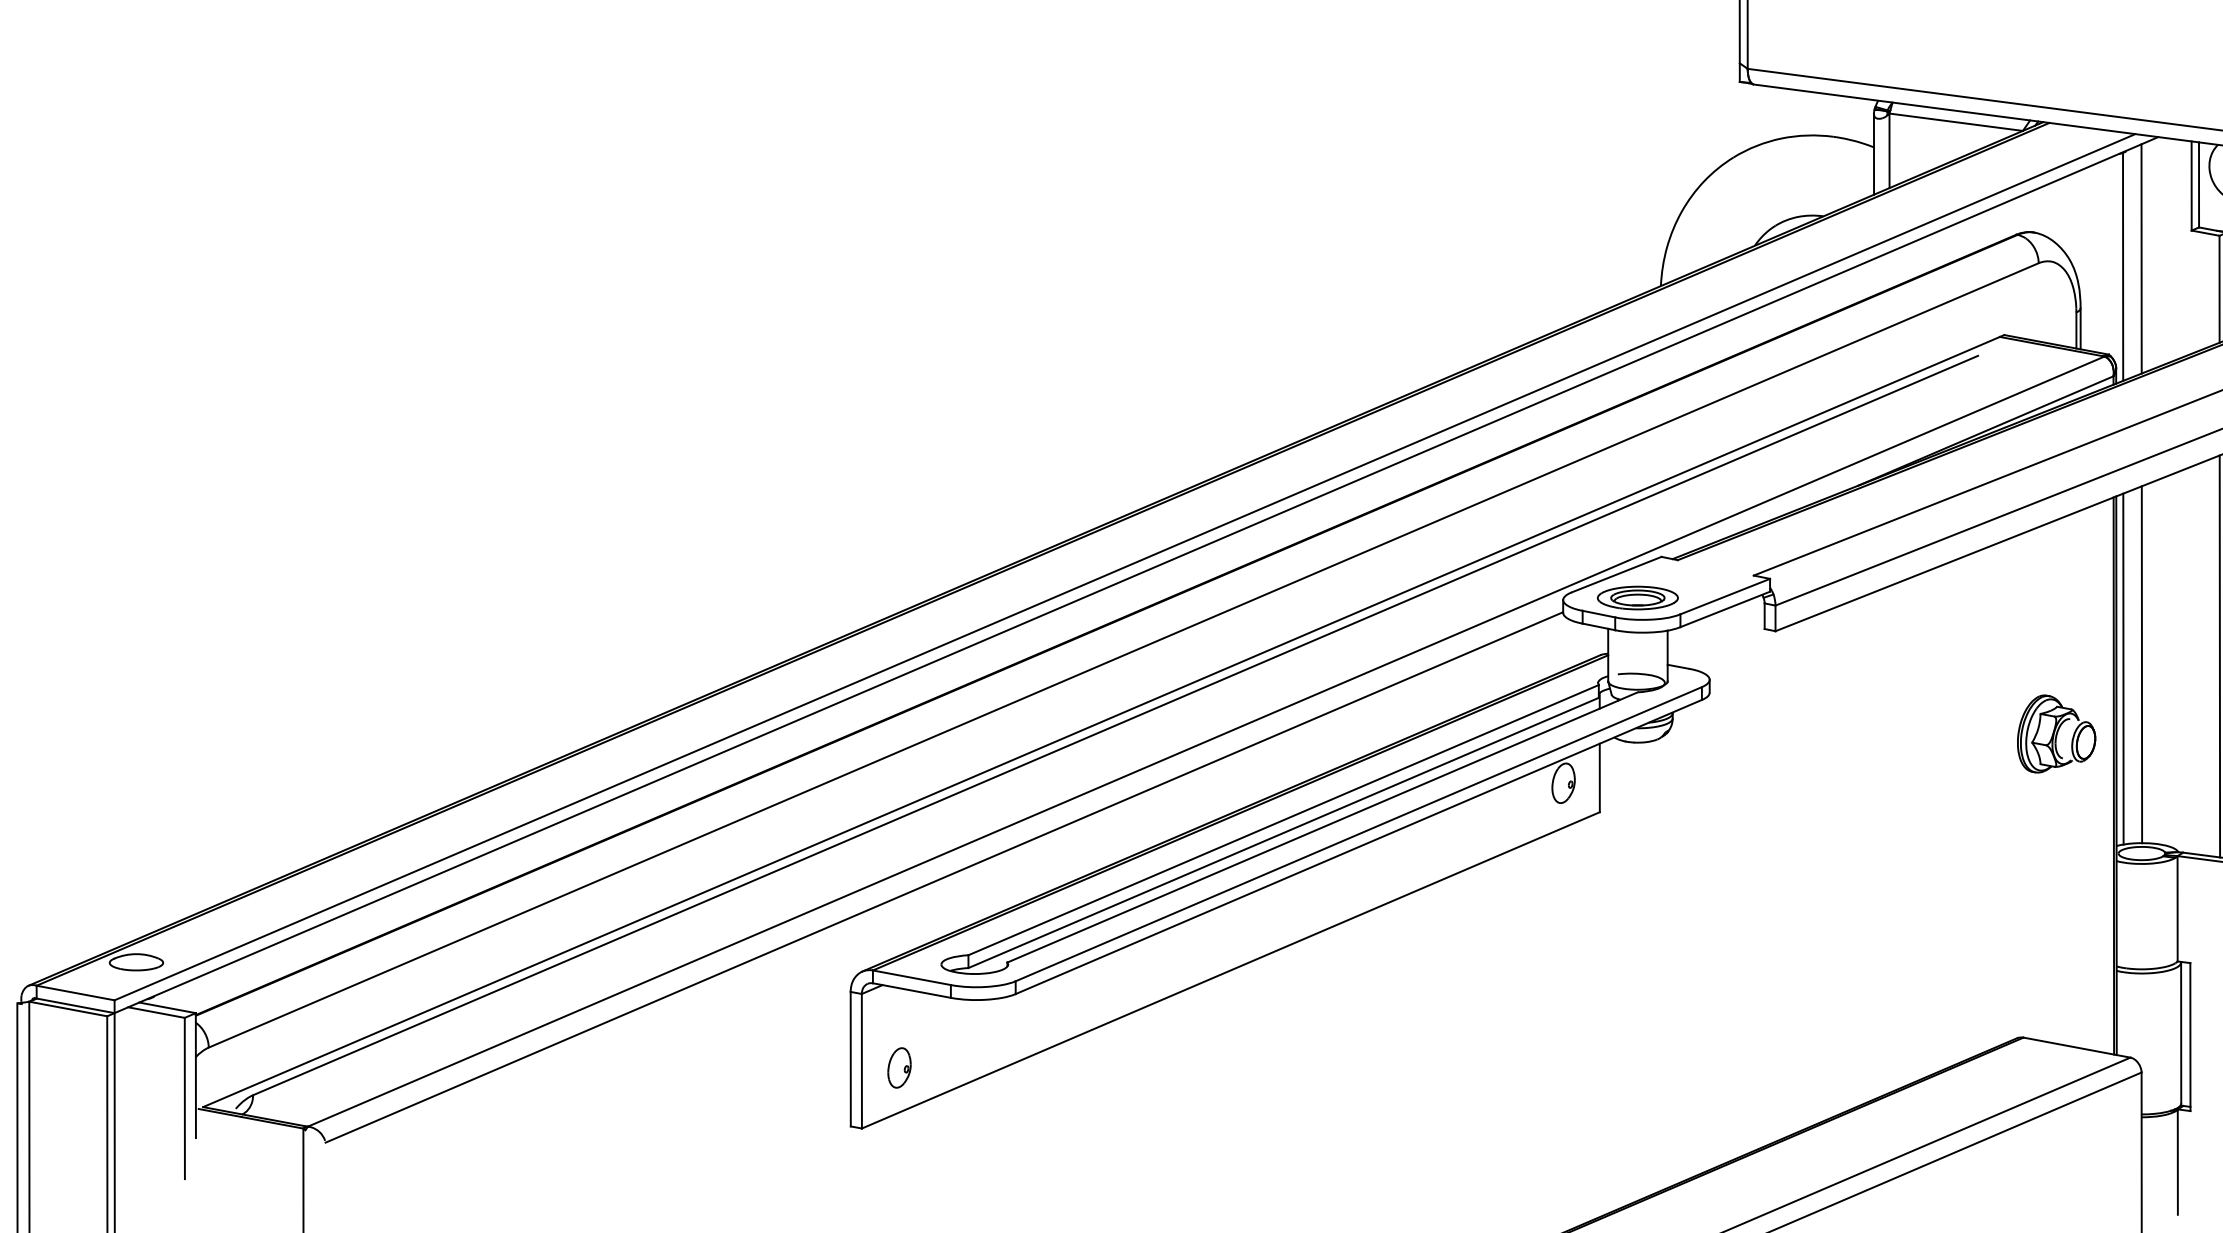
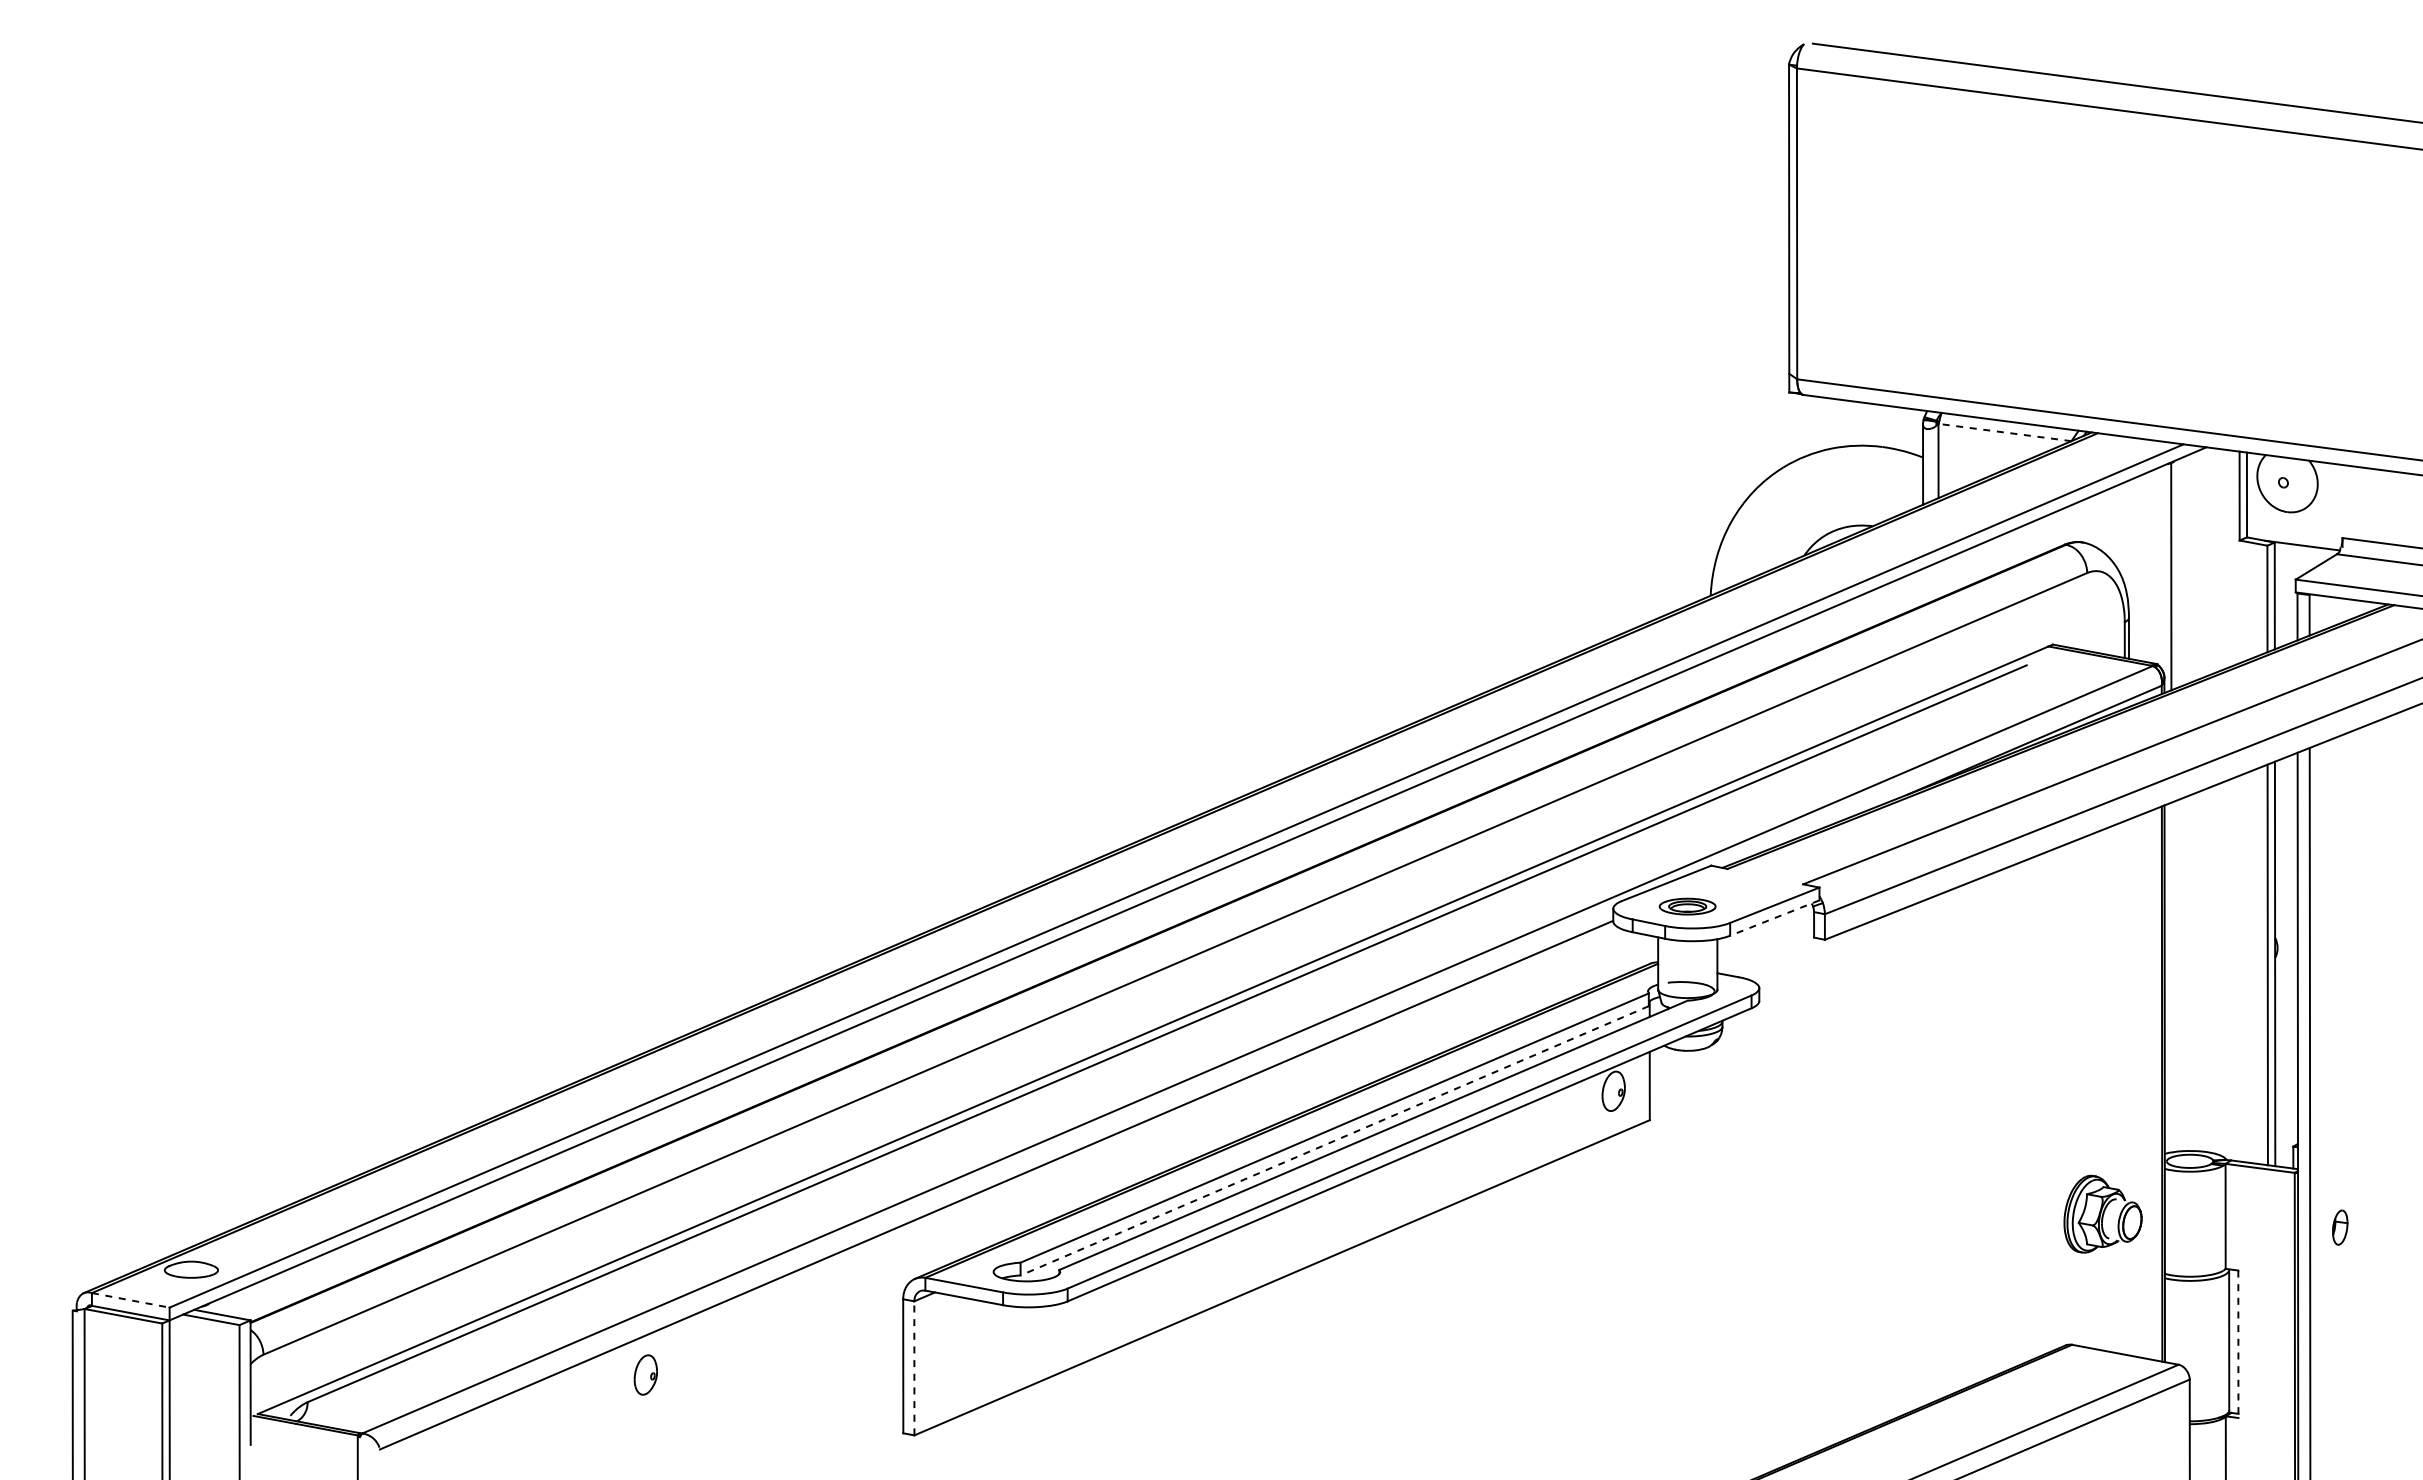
line: (1955, 122) -> (2004, 432), solid -> dashed
line: (2141, 258) -> (2189, 568), removed
part: (1637, 597) -> (1687, 906), size x0.7
line: (1724, 609) -> (1774, 918), solid -> dashed
line: (2141, 665) -> (2189, 973), removed
line: (2123, 669) -> (2171, 977), removed
part: (2056, 733) -> (2102, 1213), moved
line: (1283, 832) -> (1334, 1140), solid -> dashed
line: (75, 993) -> (130, 1300), solid -> dashed
line: (2190, 1037) -> (2238, 1344), solid -> dashed
line: (862, 1060) -> (914, 1367), solid -> dashed
part: (899, 1067) -> (645, 1374), moved

